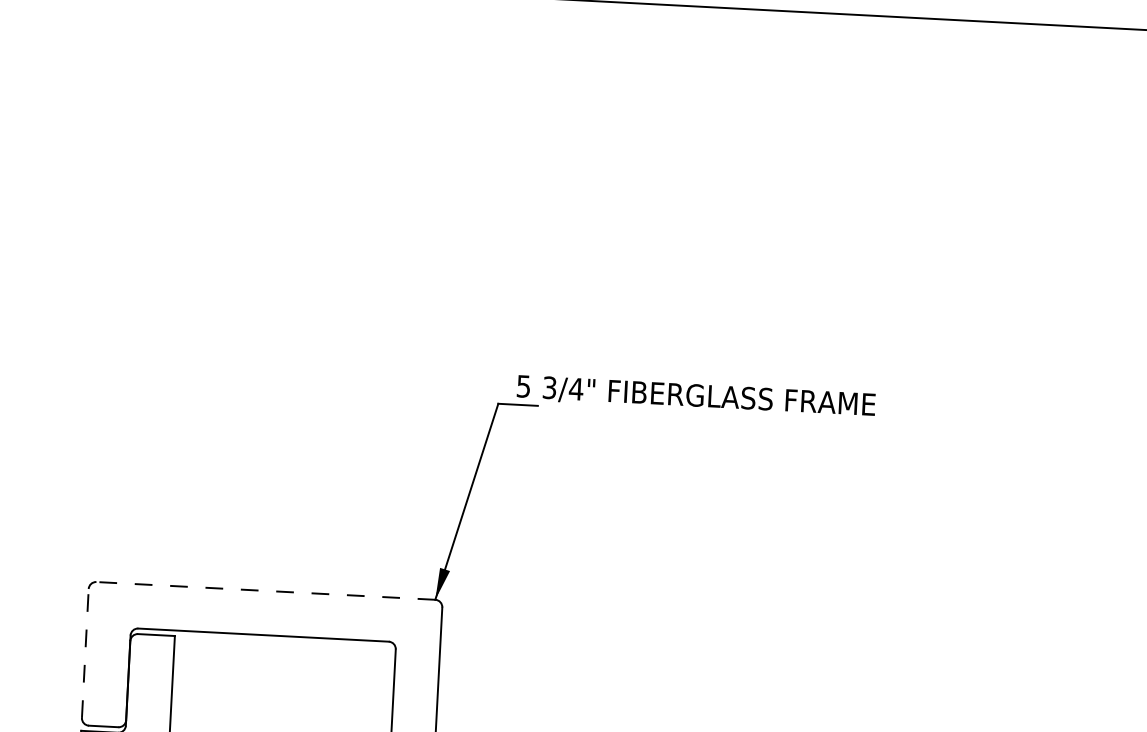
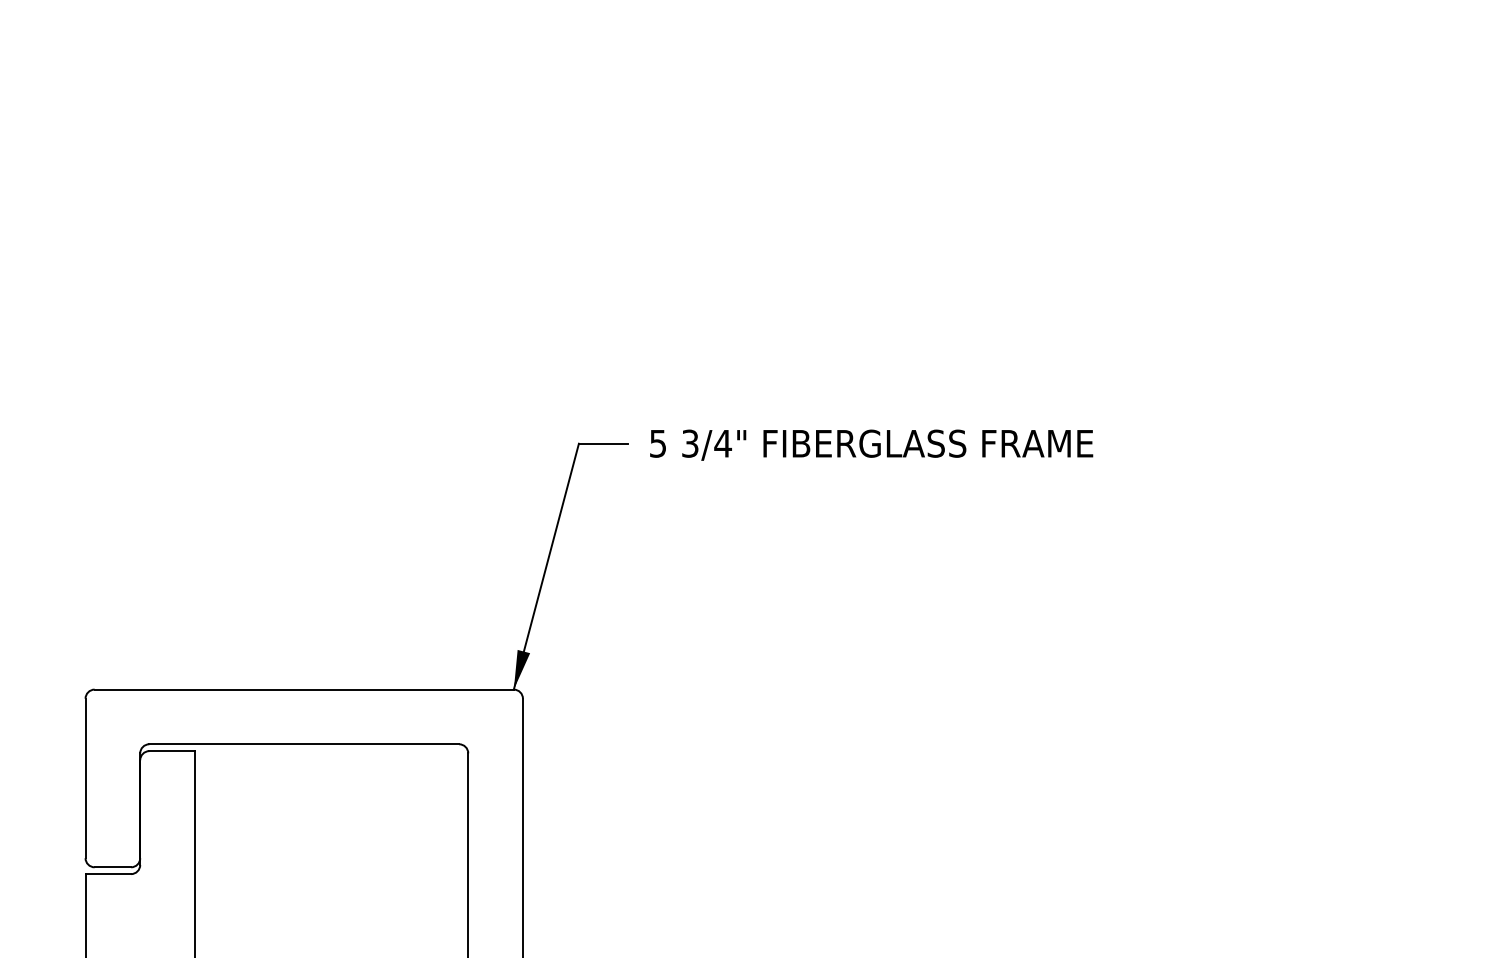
text: (696, 396) -> (871, 444), moved
line: (266, 590) -> (304, 689), dashed -> solid
line: (85, 653) -> (85, 778), dashed -> solid

